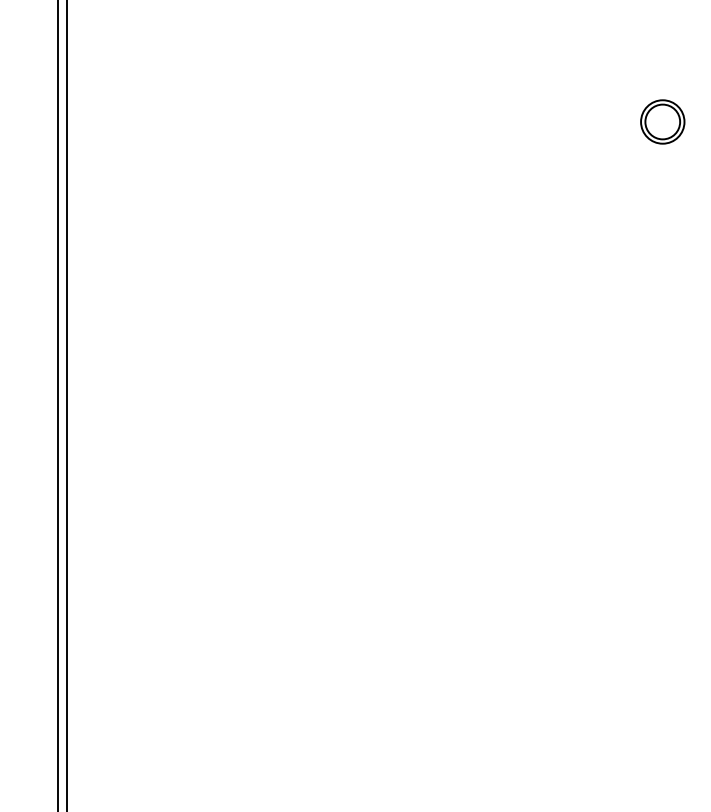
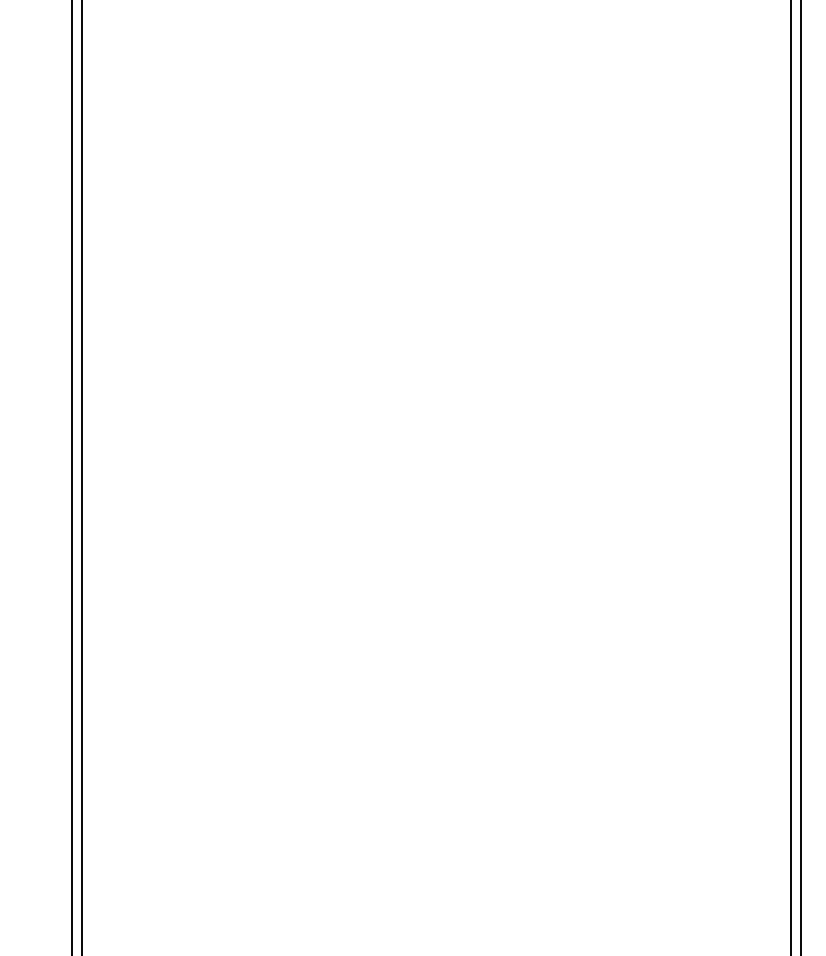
part: (662, 121) -> (735, 71), removed

